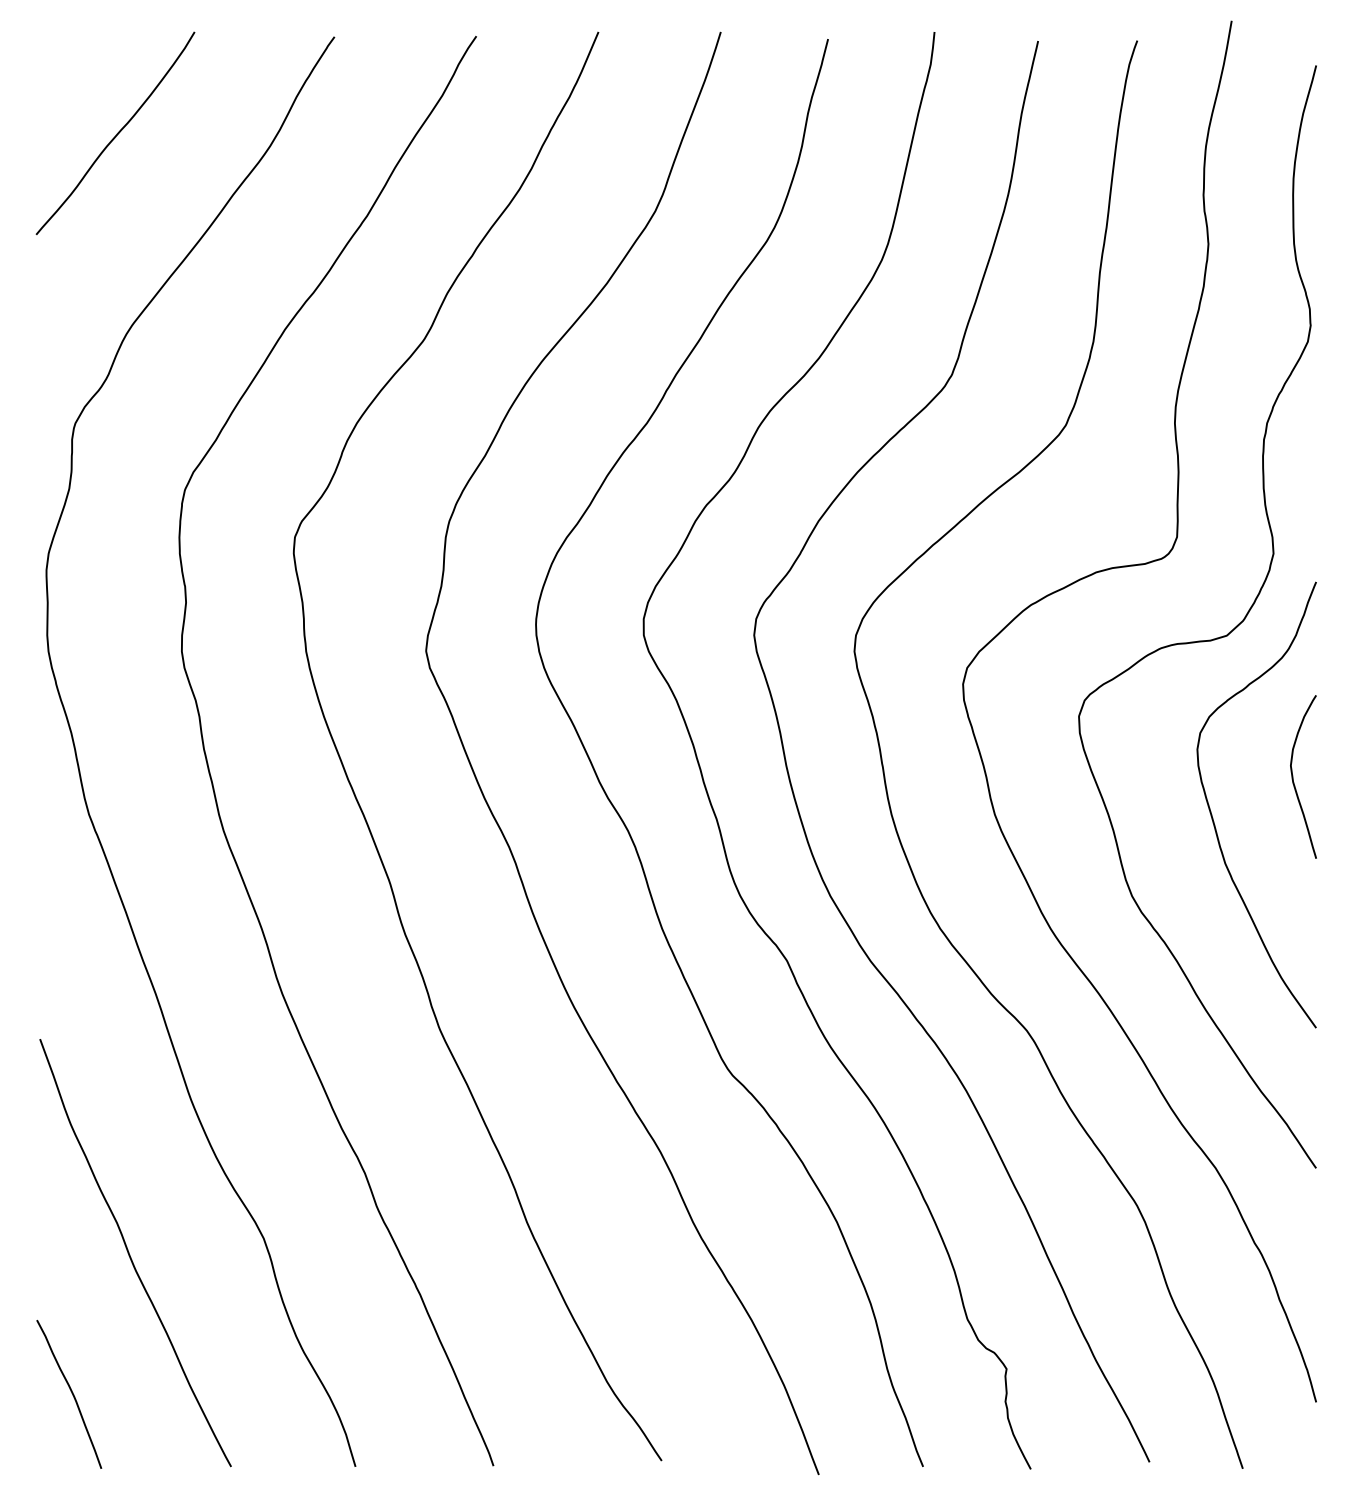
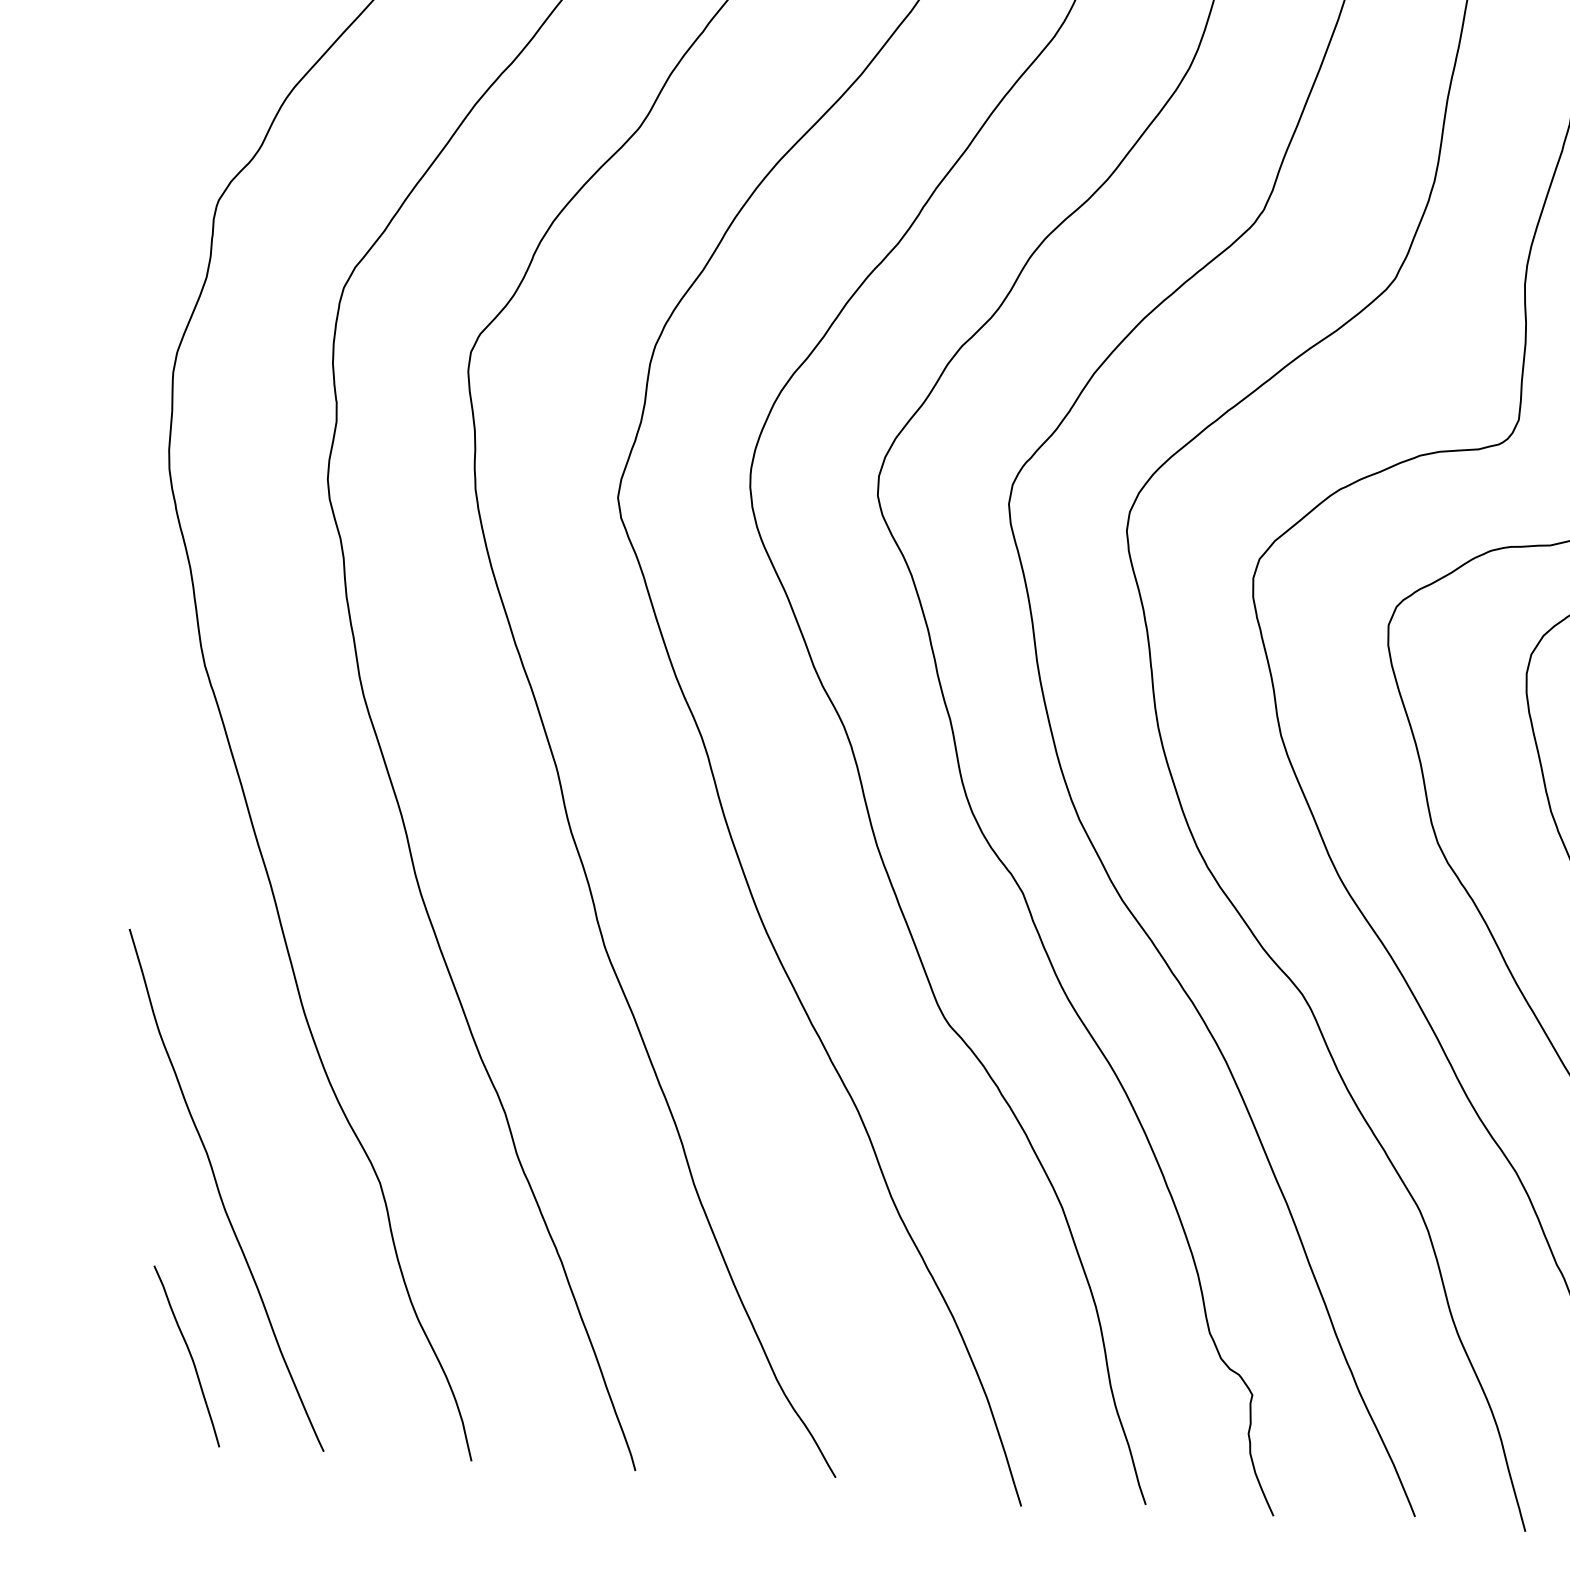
curve: (71, 1393) -> (189, 1355), moved

